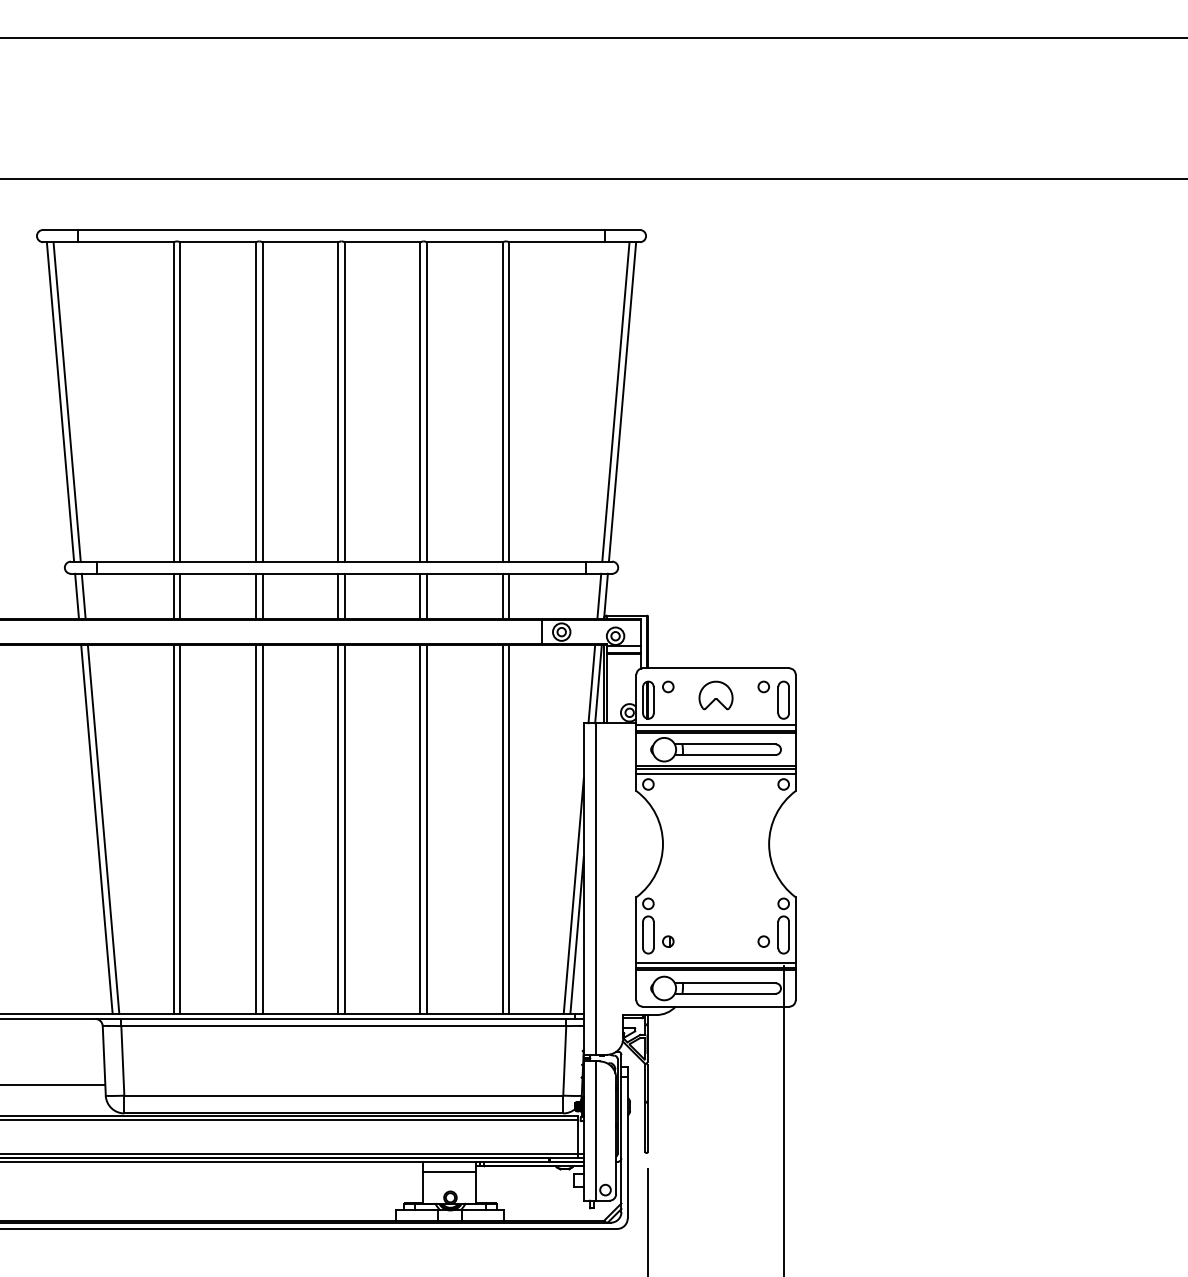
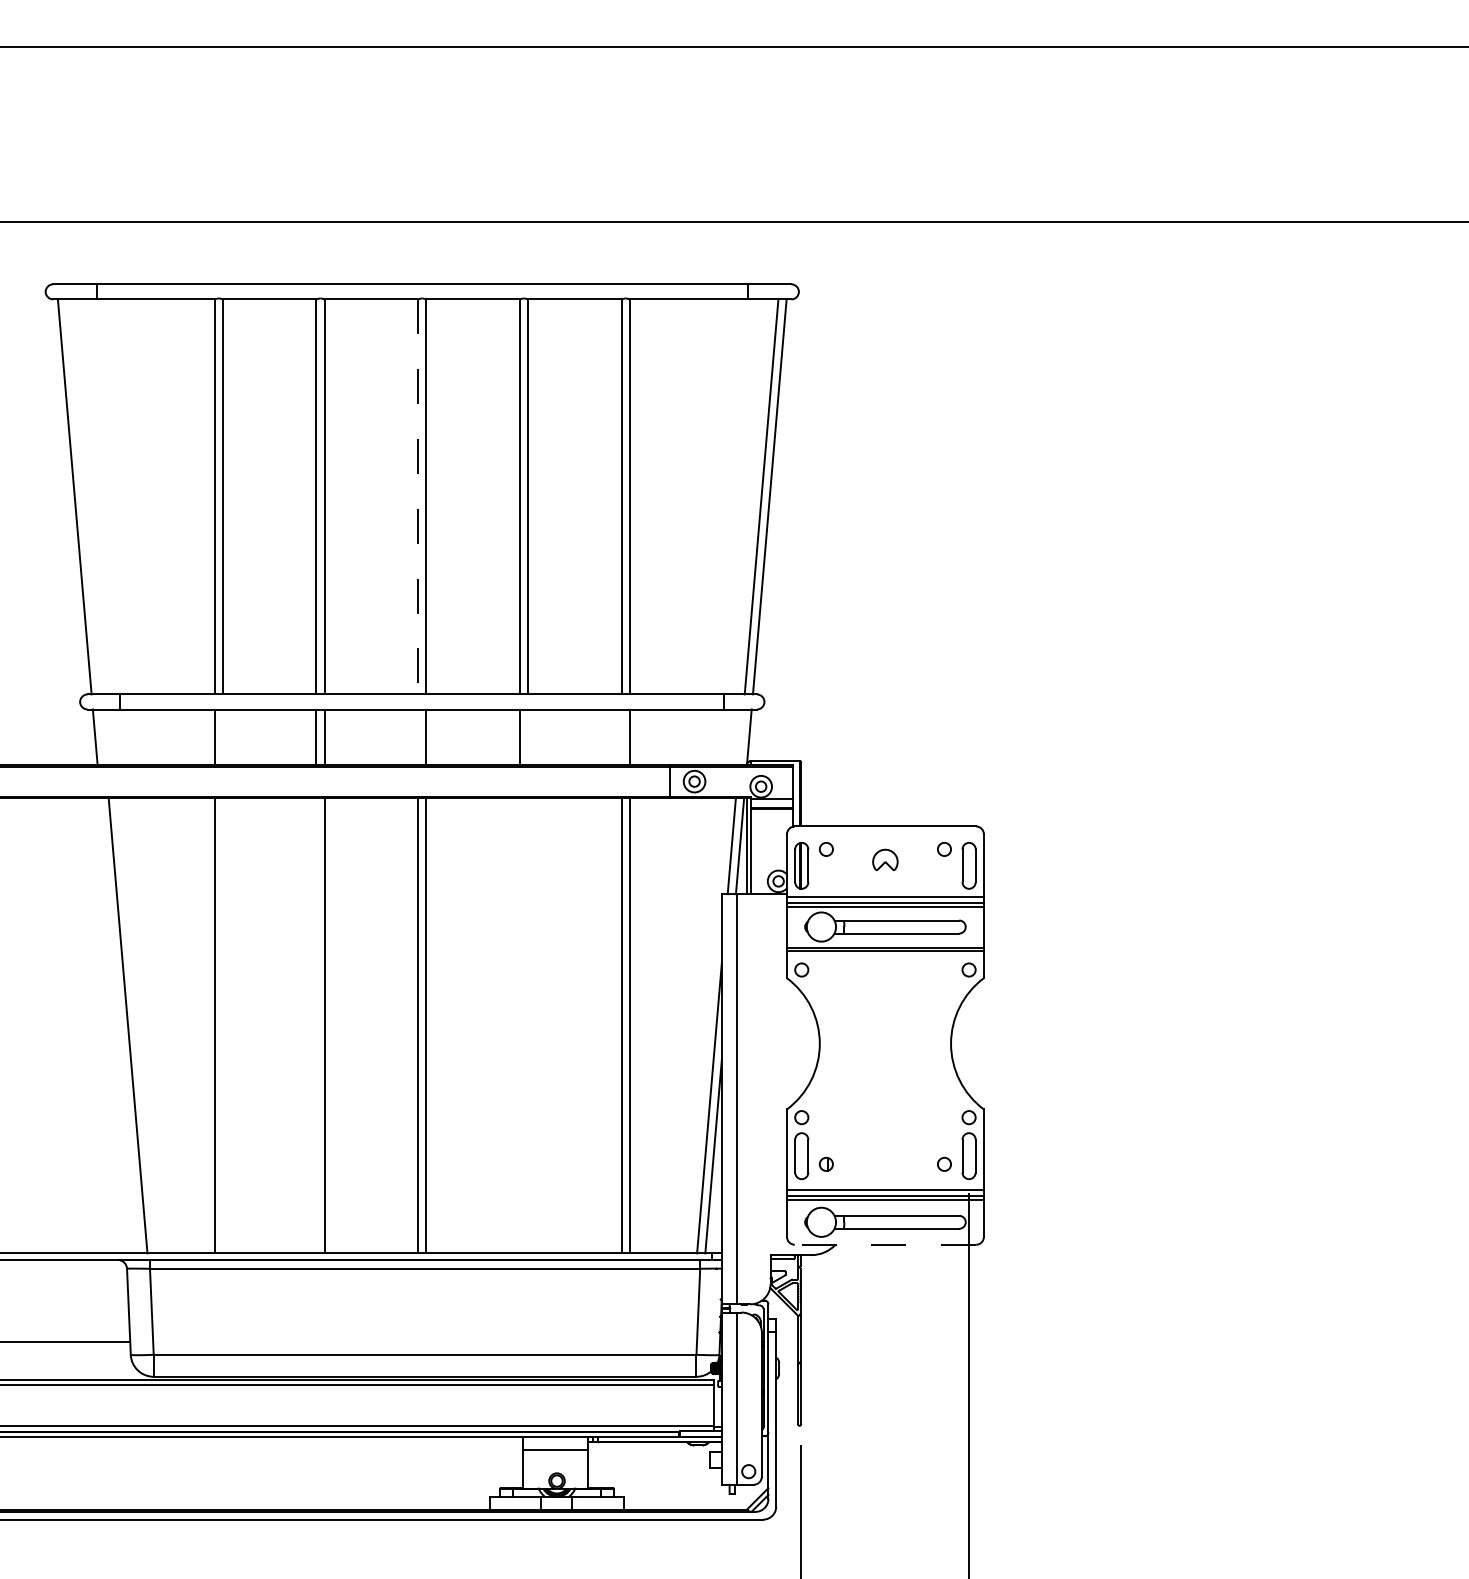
line: (66, 401) -> (82, 496), removed
line: (338, 401) -> (418, 496), solid -> dashed
line: (83, 595) -> (103, 736), removed
line: (180, 595) -> (223, 736), removed
line: (338, 595) -> (418, 736), removed
line: (427, 595) -> (528, 736), removed
line: (502, 595) -> (621, 736), removed
line: (599, 595) -> (741, 736), removed
part: (715, 695) -> (884, 859), size x0.6
line: (715, 774) -> (884, 957), removed
line: (96, 829) -> (119, 1025), removed
line: (180, 829) -> (223, 1025), removed
line: (255, 829) -> (315, 1025), removed
line: (420, 829) -> (519, 1025), removed
line: (427, 829) -> (528, 1025), removed
line: (715, 1006) -> (884, 1244), solid -> dashed

